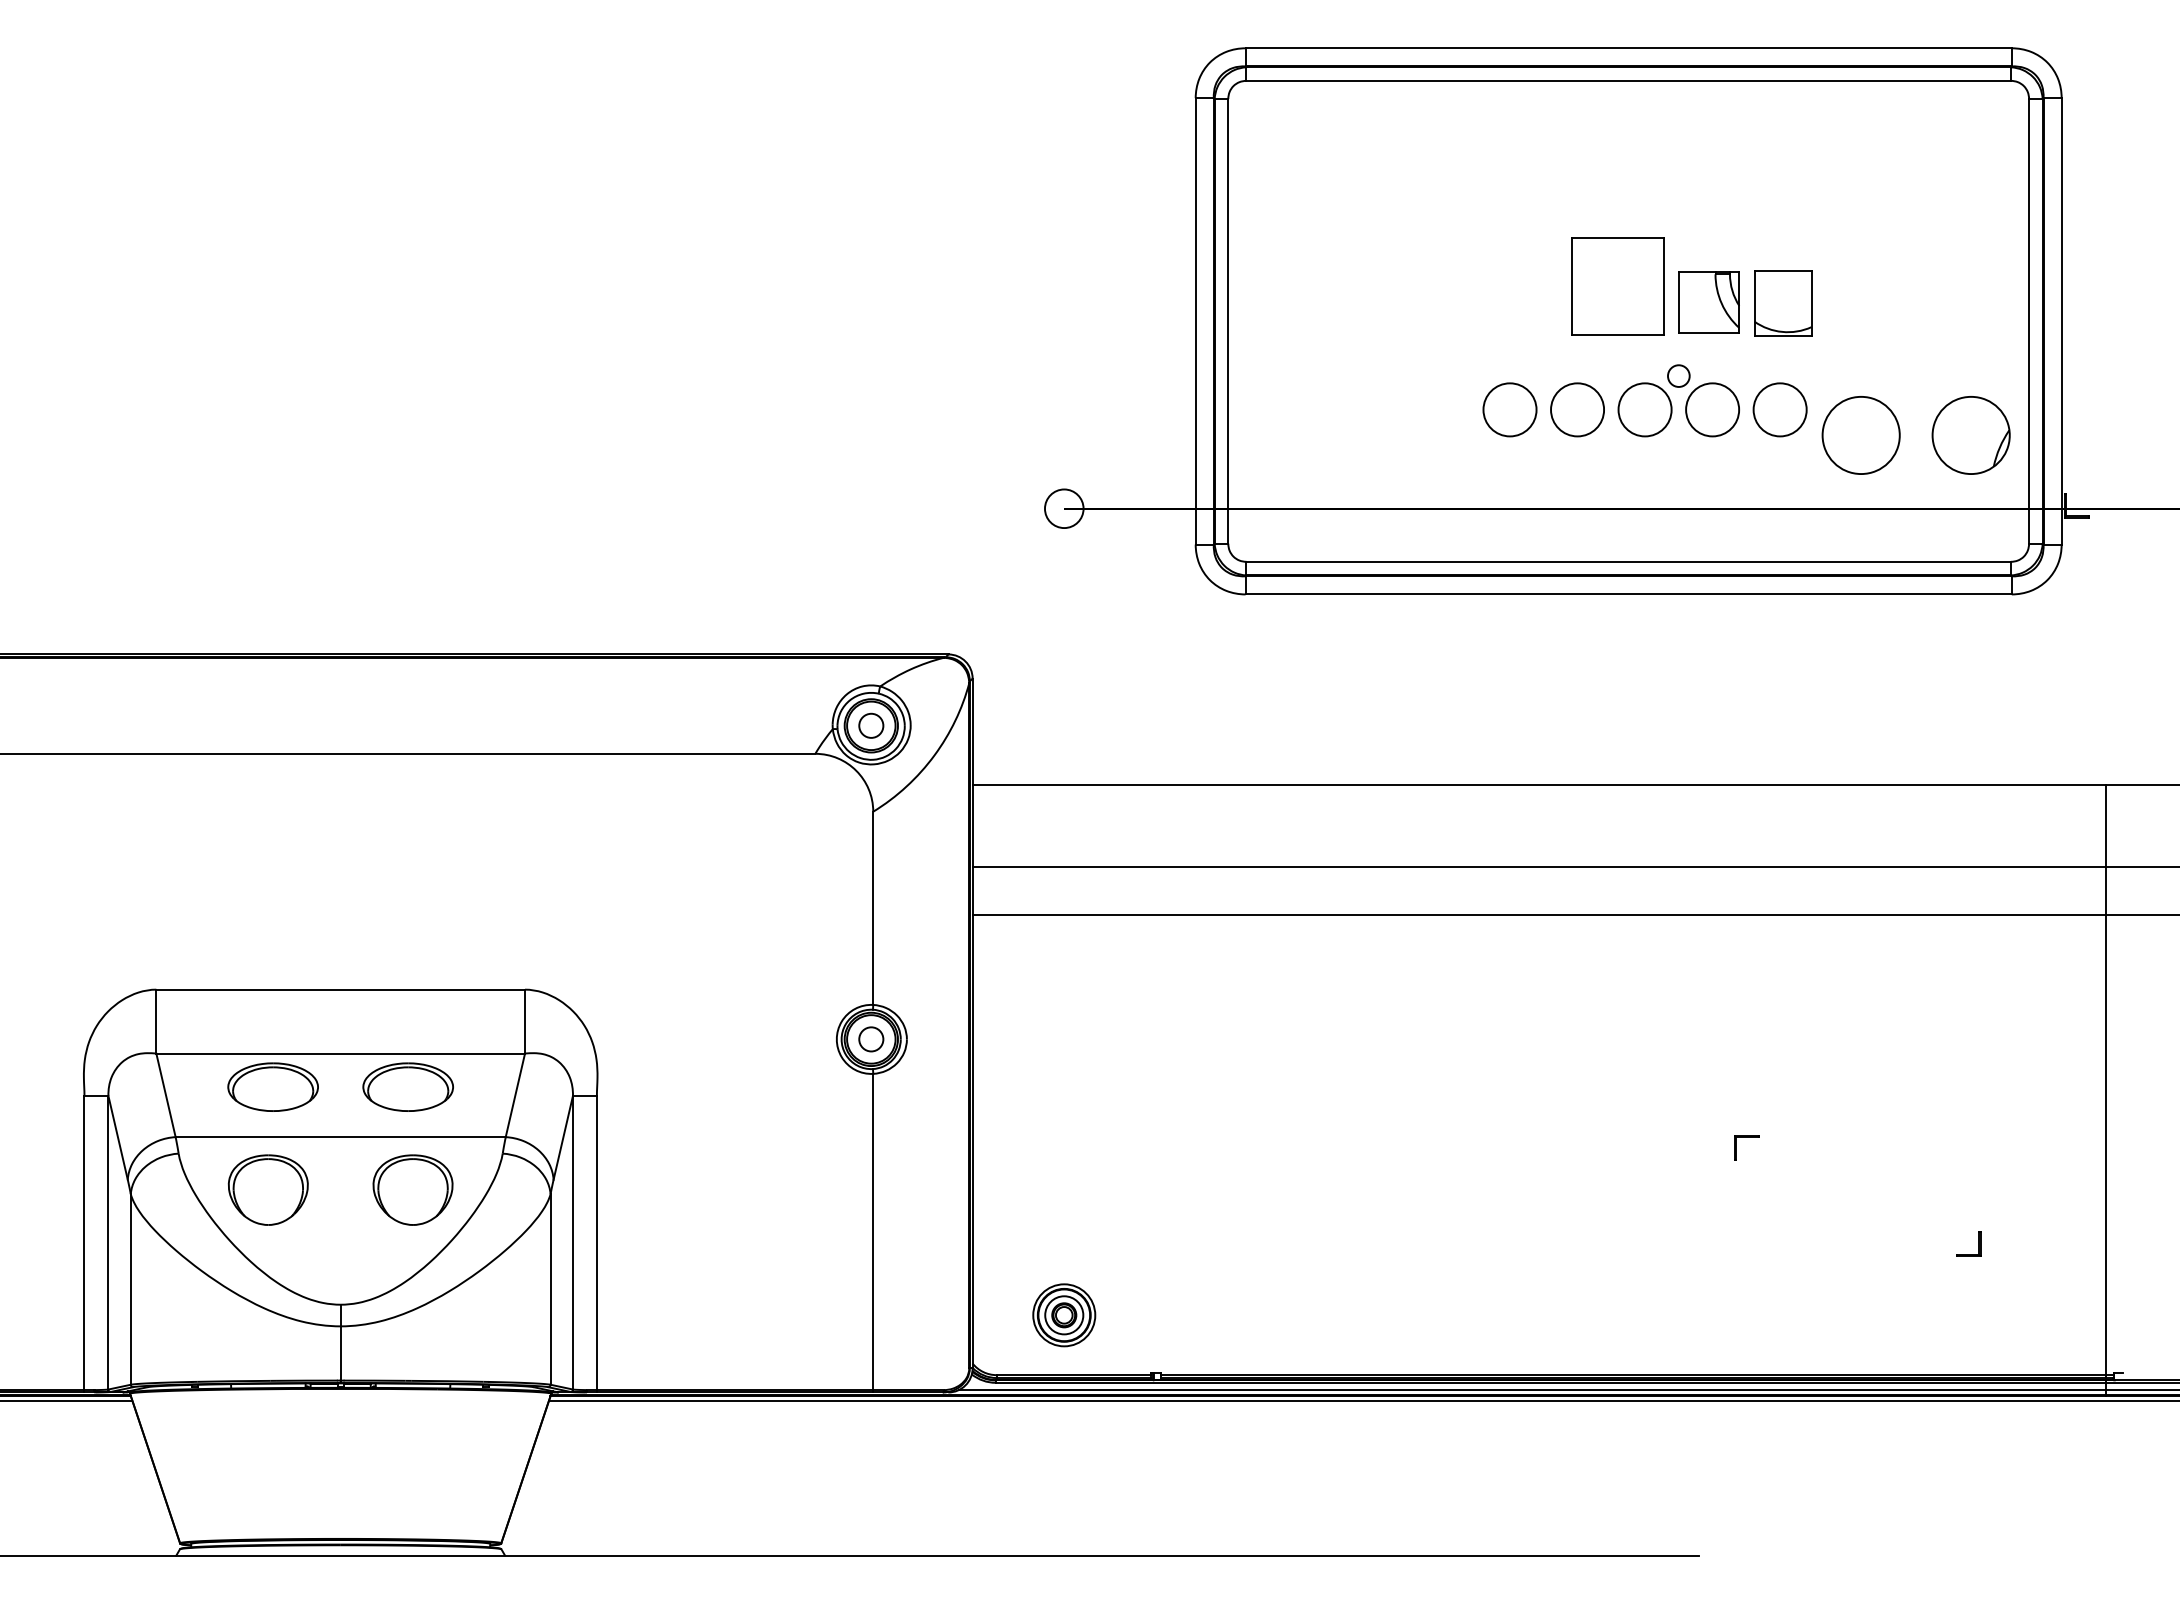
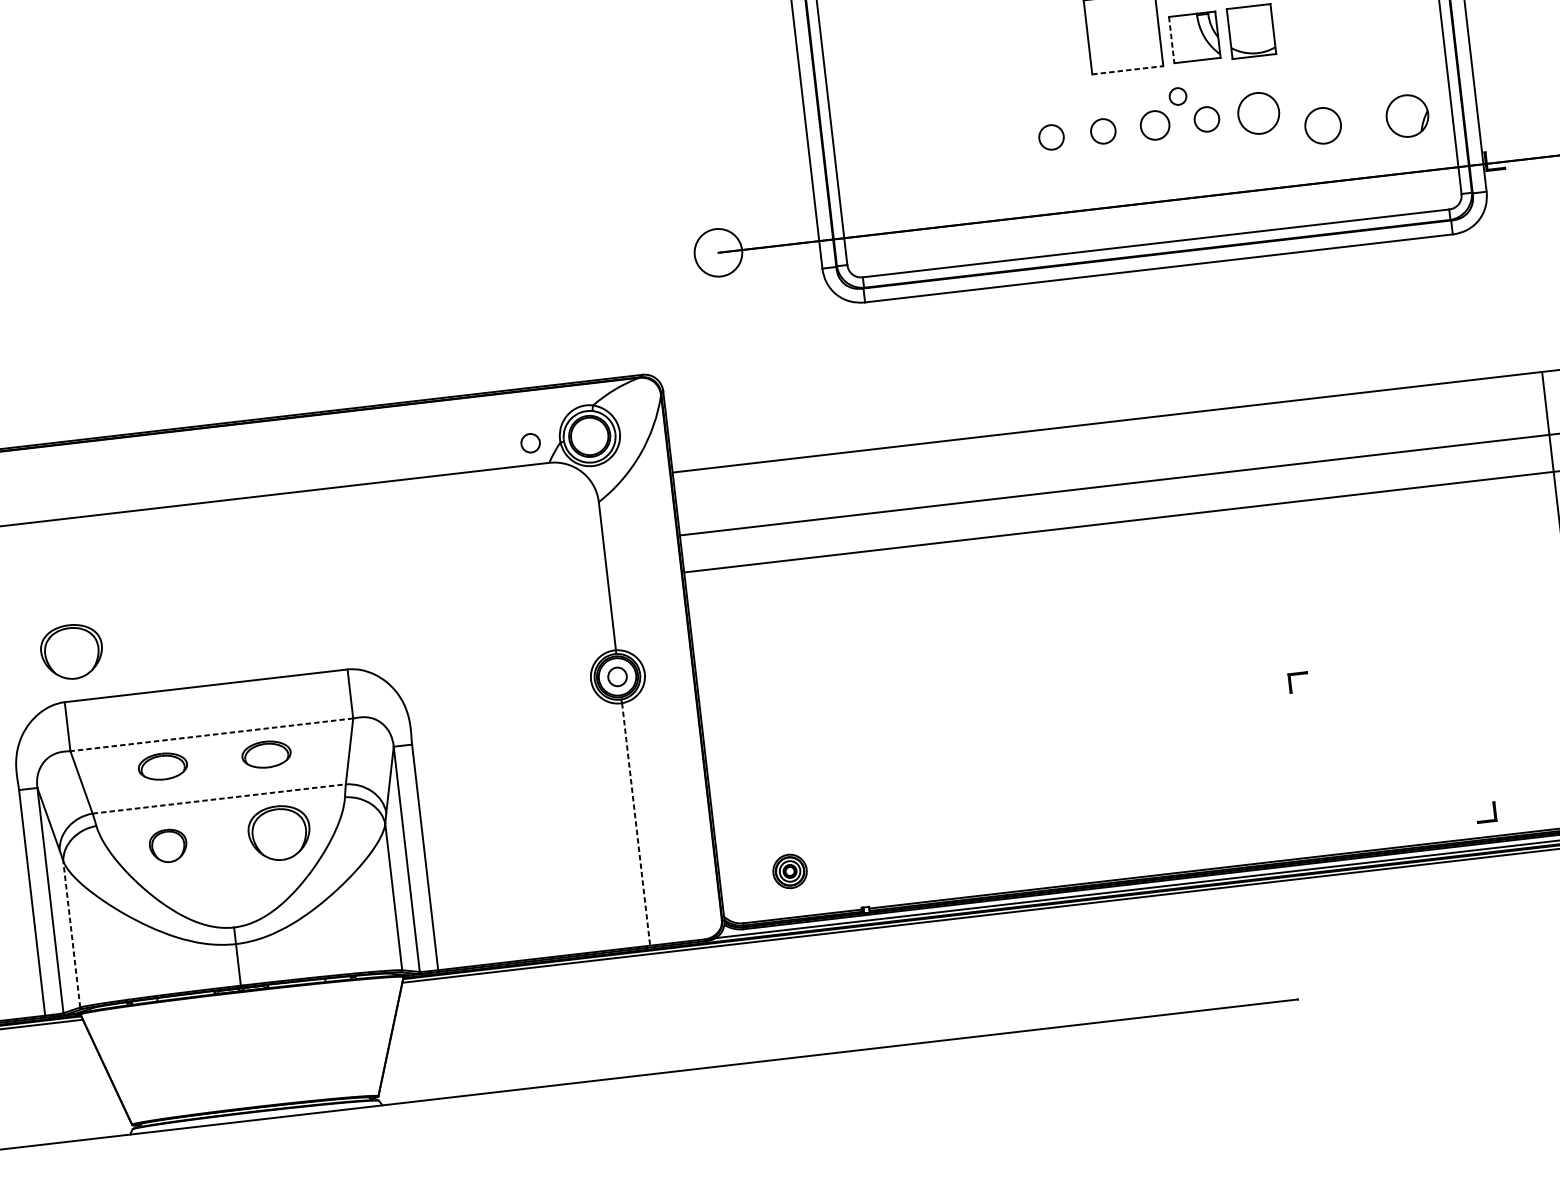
line: (1679, 303) -> (1172, 40), solid -> dashed
line: (1618, 334) -> (1128, 69), solid -> dashed
circle: (1509, 409) -> (1051, 137), size x0.6
circle: (1577, 409) -> (1103, 131), size x0.6
circle: (1644, 409) -> (1154, 125), size x0.7
circle: (1712, 409) -> (1206, 119), size x0.6
circle: (1860, 435) -> (1322, 125), size x0.6
part: (1970, 435) -> (1407, 116), size x0.7
circle: (1064, 508) -> (718, 252), size x1.6
circle: (871, 725) -> (530, 442), moved
part: (172, 925) -> (71, 651), added
line: (340, 1053) -> (211, 734), solid -> dashed
part: (272, 1086) -> (162, 766), size x0.7
part: (407, 1086) -> (265, 754), size x0.7
line: (341, 1137) -> (219, 799), solid -> dashed
part: (267, 1189) -> (167, 845), size x0.6
line: (873, 1233) -> (636, 825), solid -> dashed
part: (1978, 1243) -> (1493, 811), moved
line: (130, 1288) -> (71, 933), solid -> dashed
part: (1064, 1315) -> (790, 871), size x0.7

